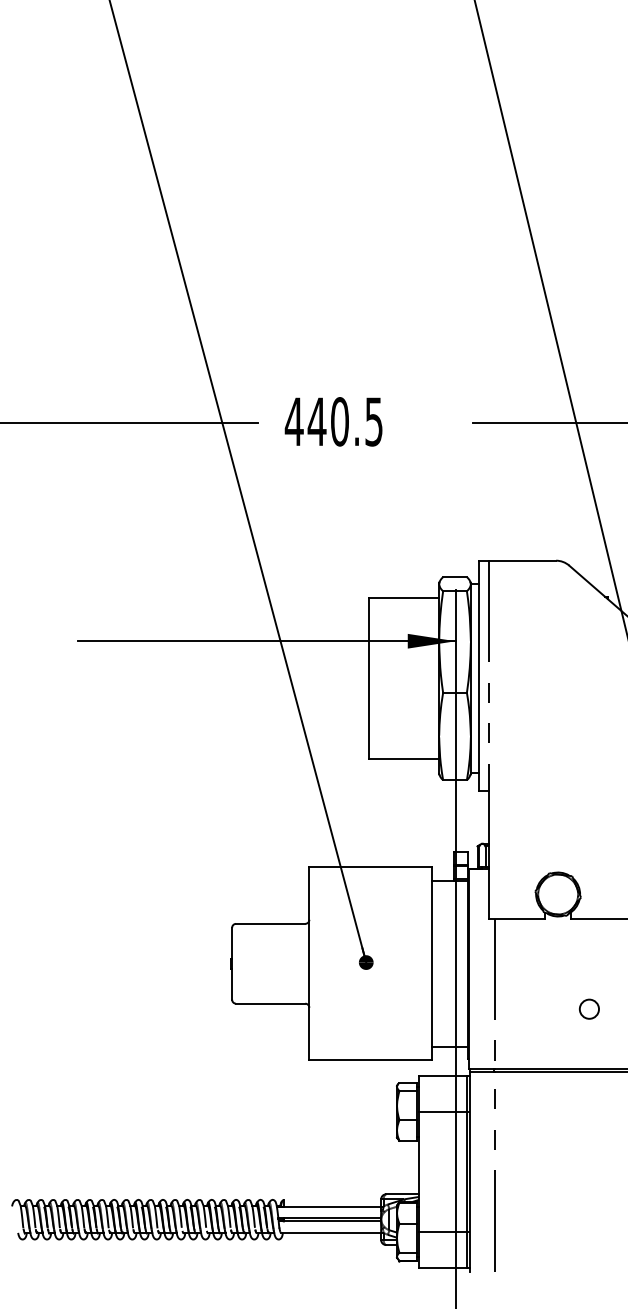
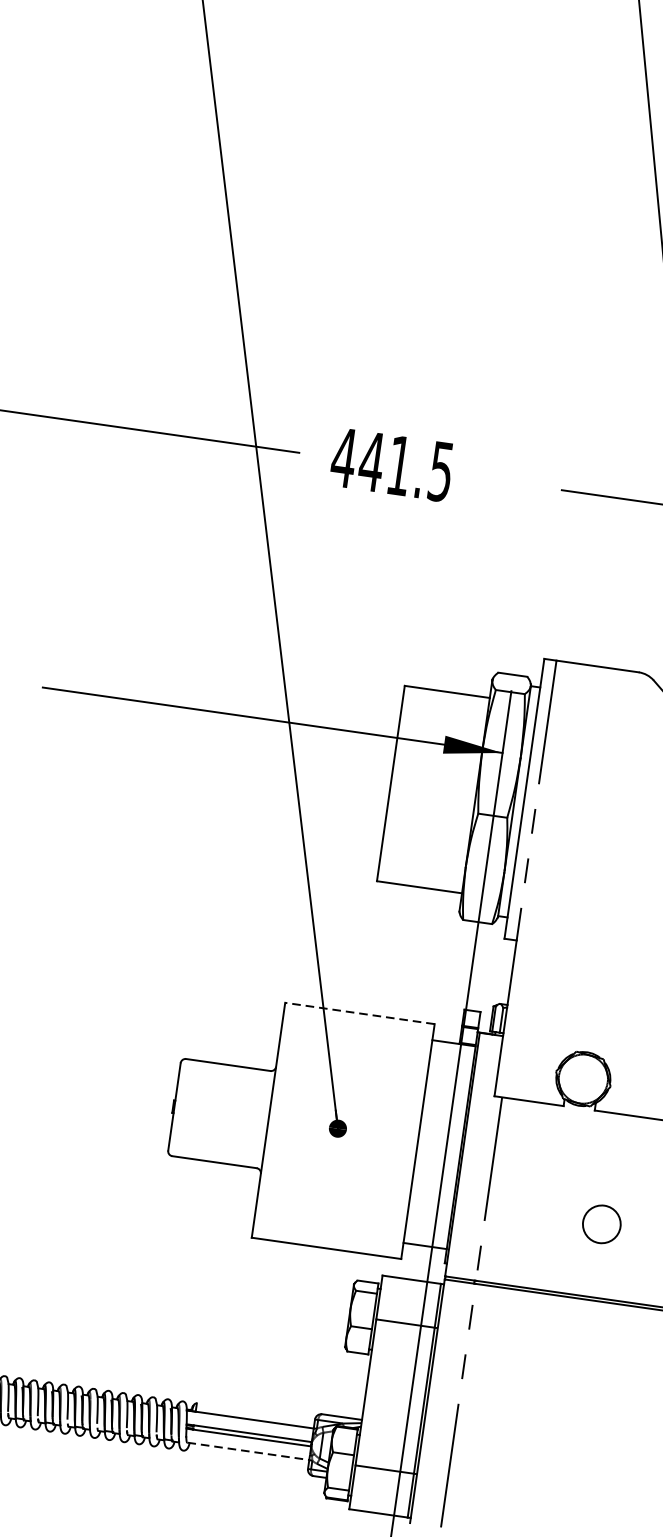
text: (339, 421) -> (399, 465), 440.5 -> 441.5
line: (370, 867) -> (359, 1013), solid -> dashed
circle: (588, 1008) -> (600, 1223), size x1.6
line: (331, 1232) -> (248, 1451), solid -> dashed

